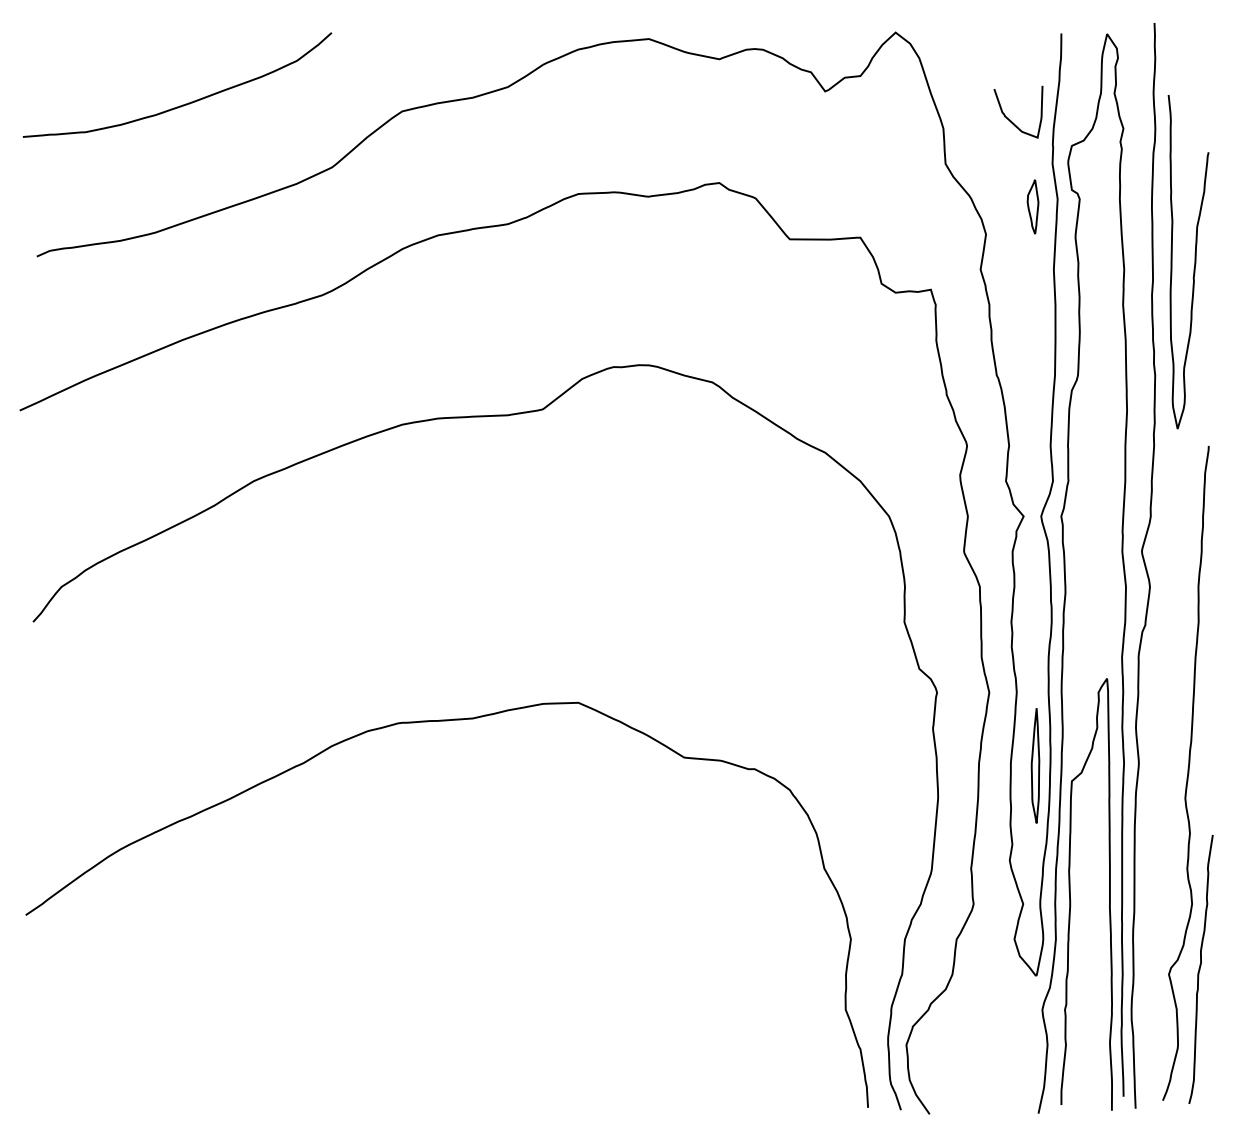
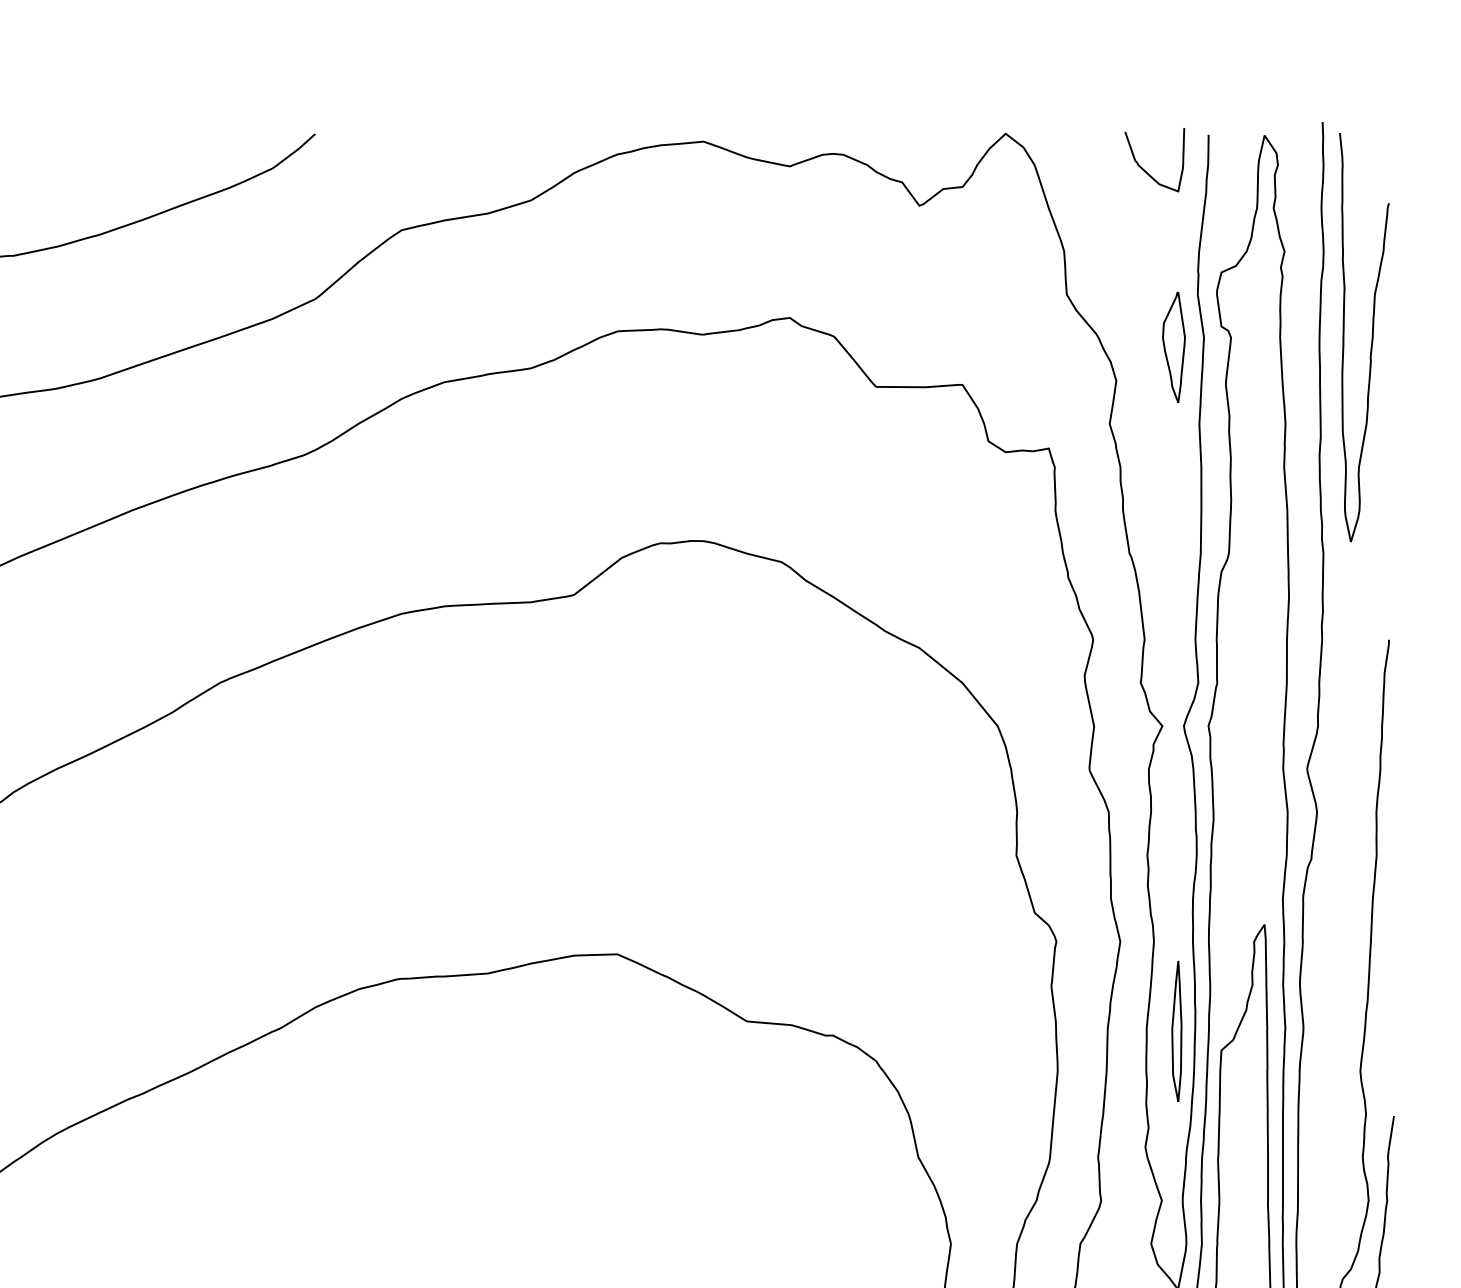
curve: (1010, 119) -> (1145, 169), moved
part: (1032, 206) -> (1173, 346), size x1.67
curve: (1194, 262) -> (1371, 338), moved

